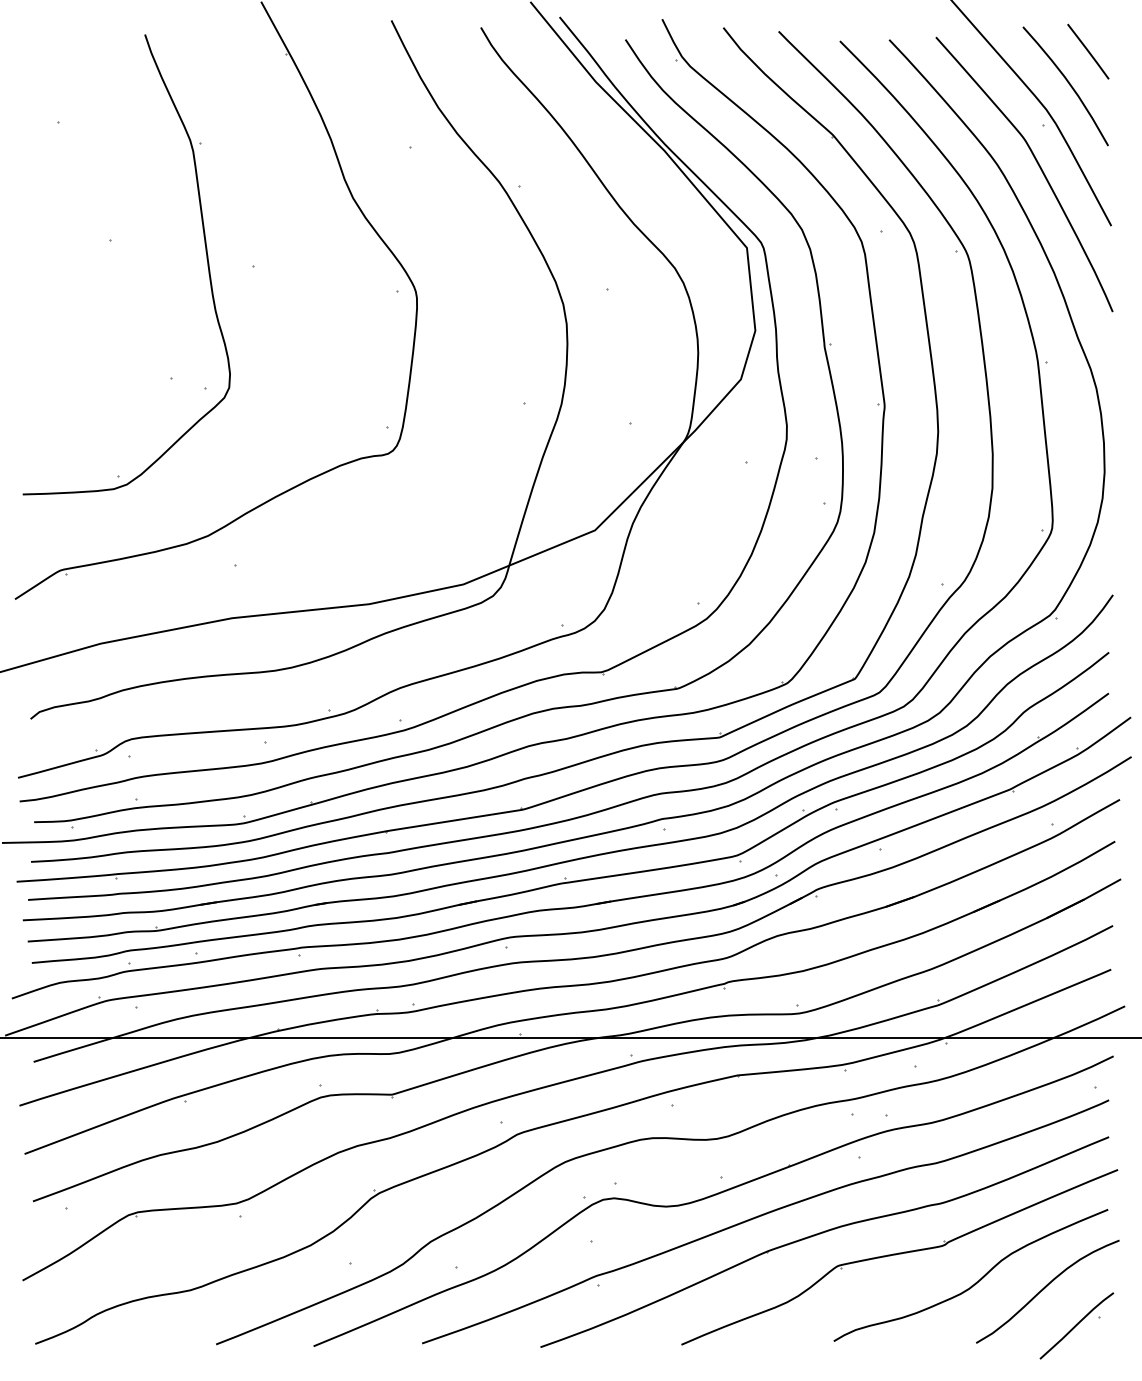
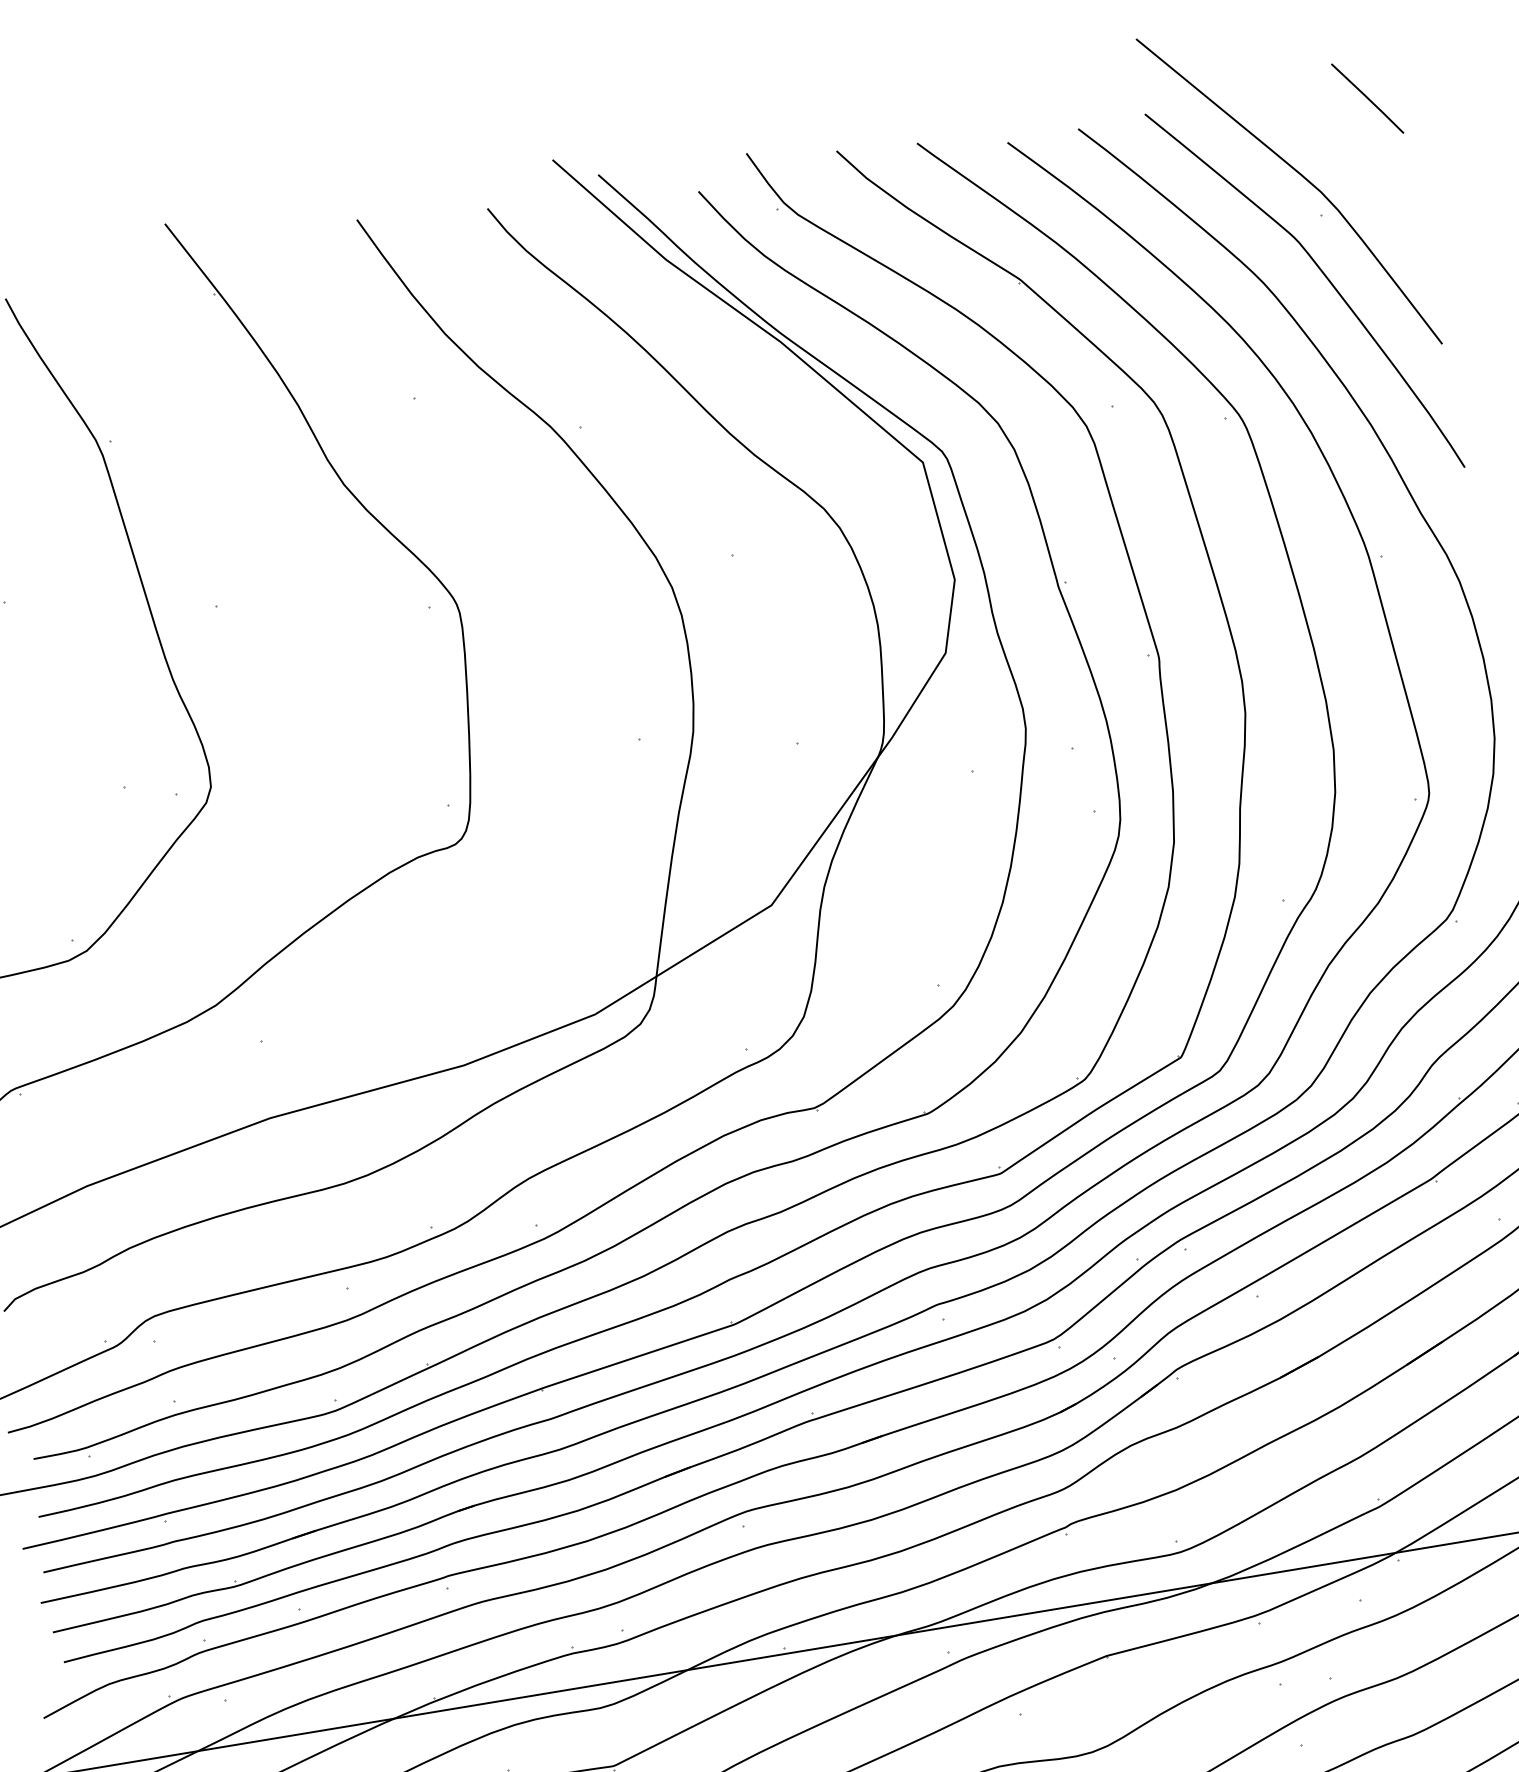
curve: (1068, 84) -> (1346, 150), removed

